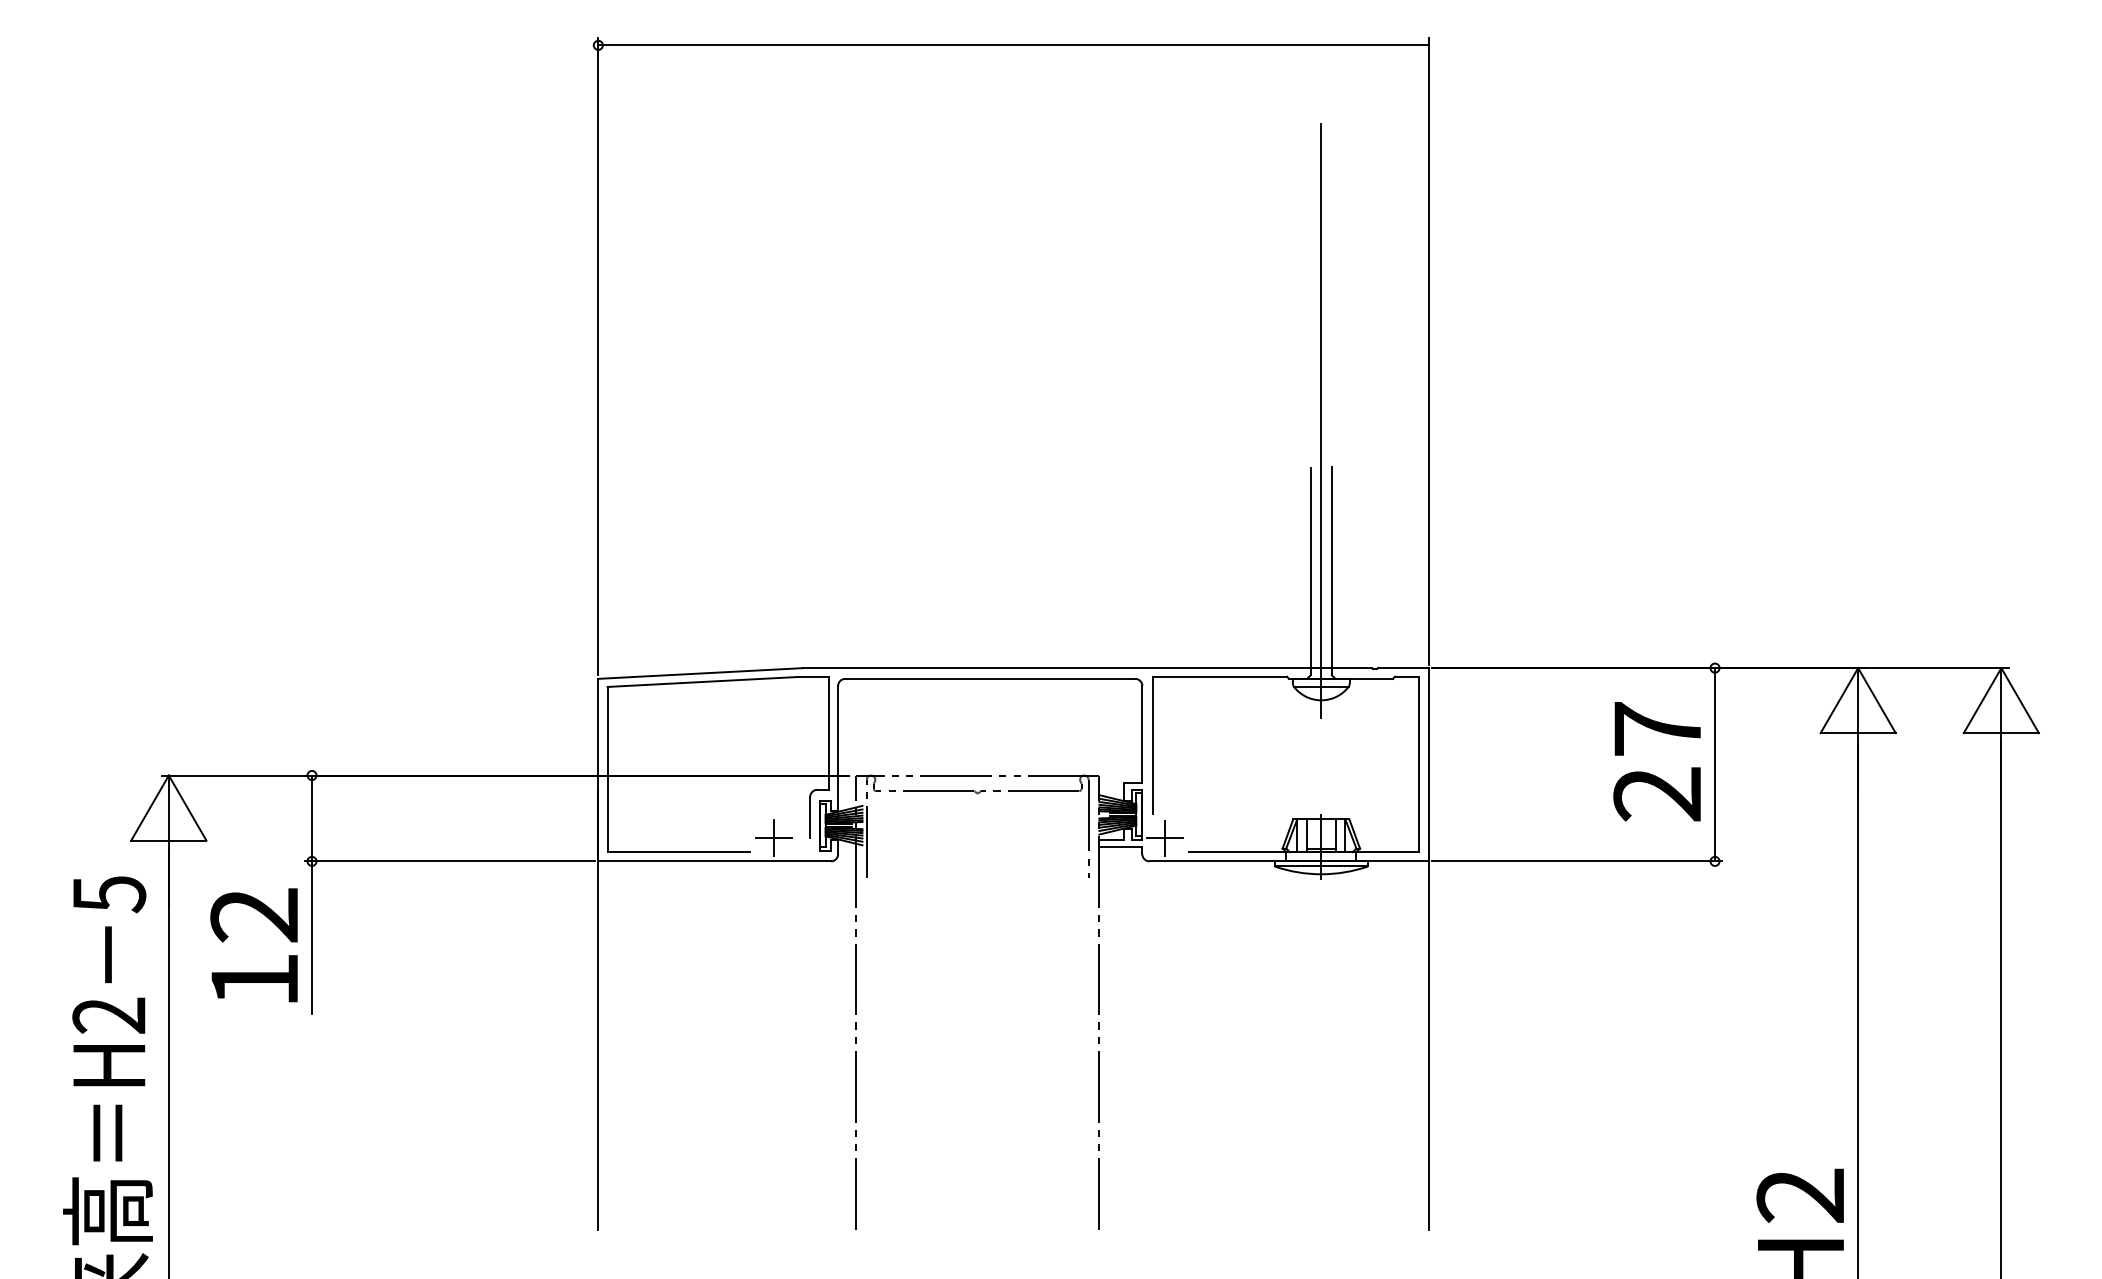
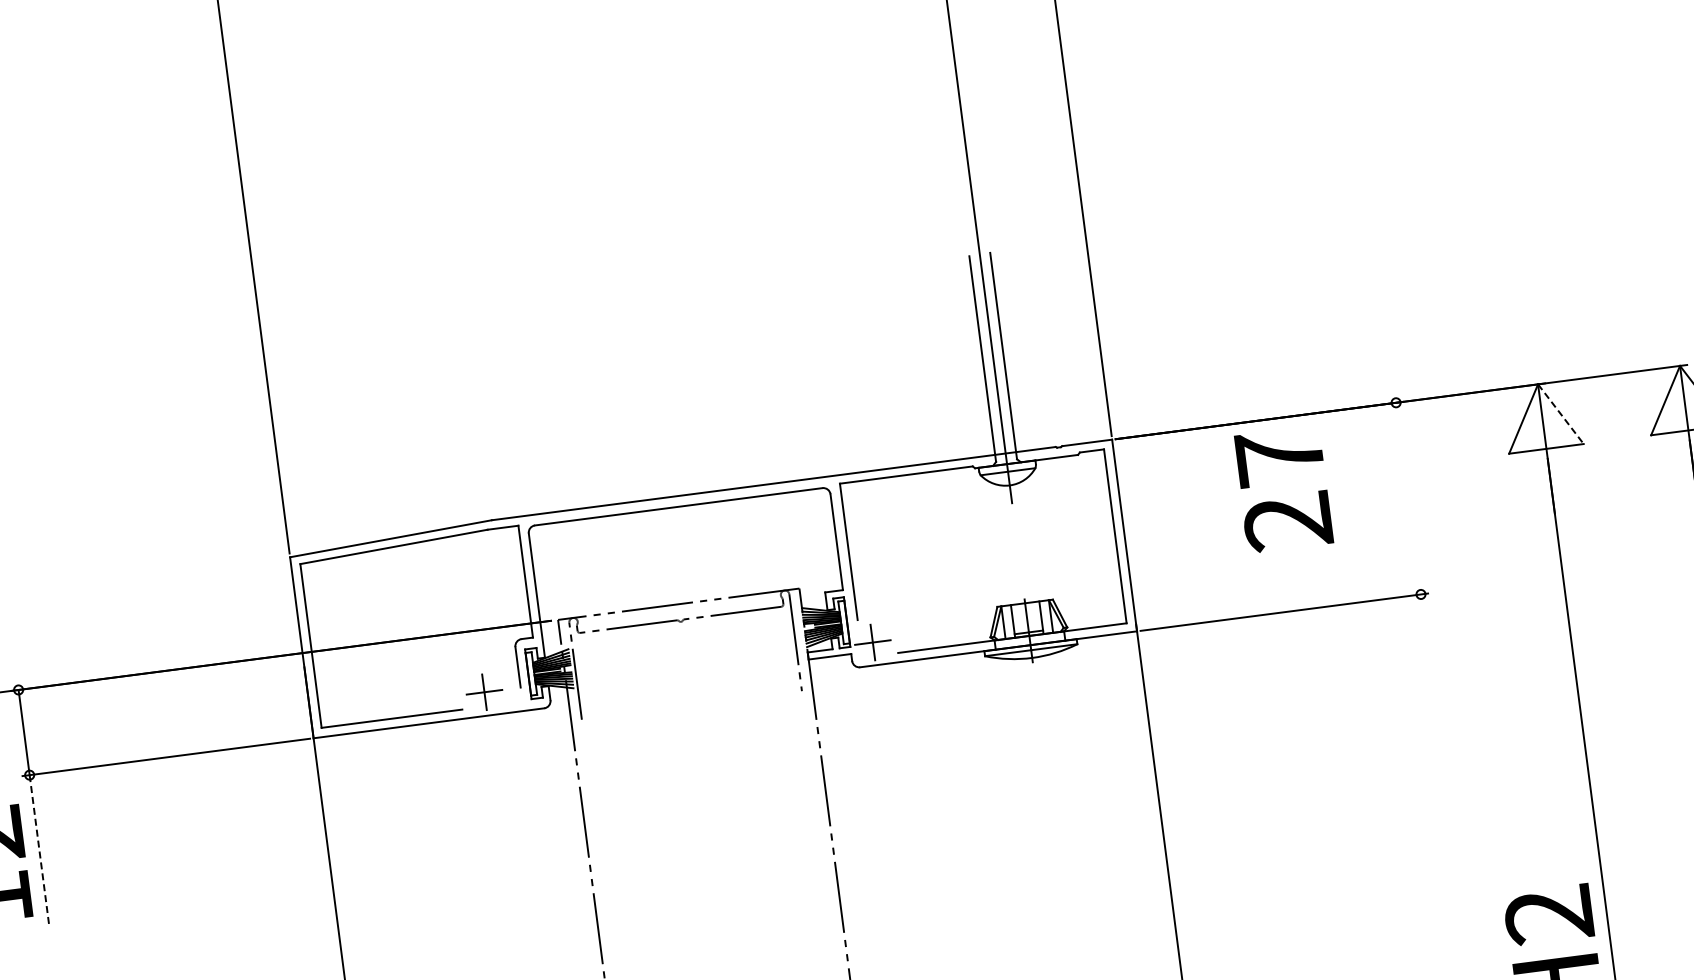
line: (1876, 700) -> (1560, 414), solid -> dashed
text: (1656, 761) -> (1282, 489), moved
line: (1715, 764) -> (1408, 498), removed
line: (312, 938) -> (40, 851), solid -> dashed

